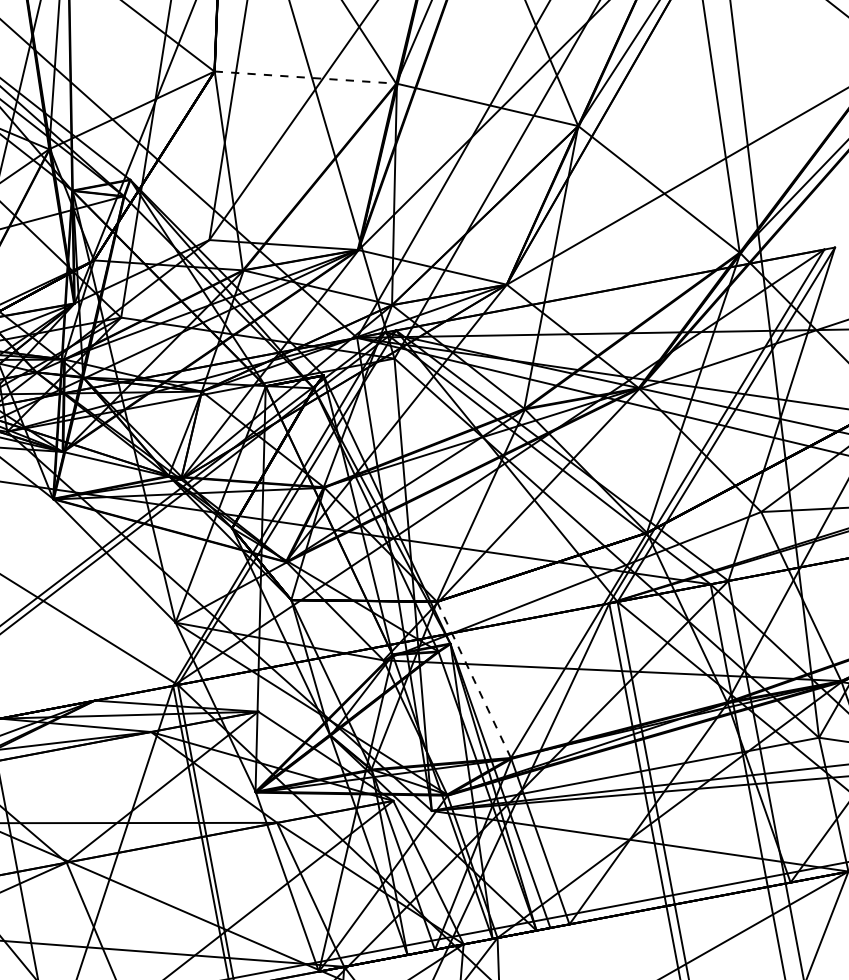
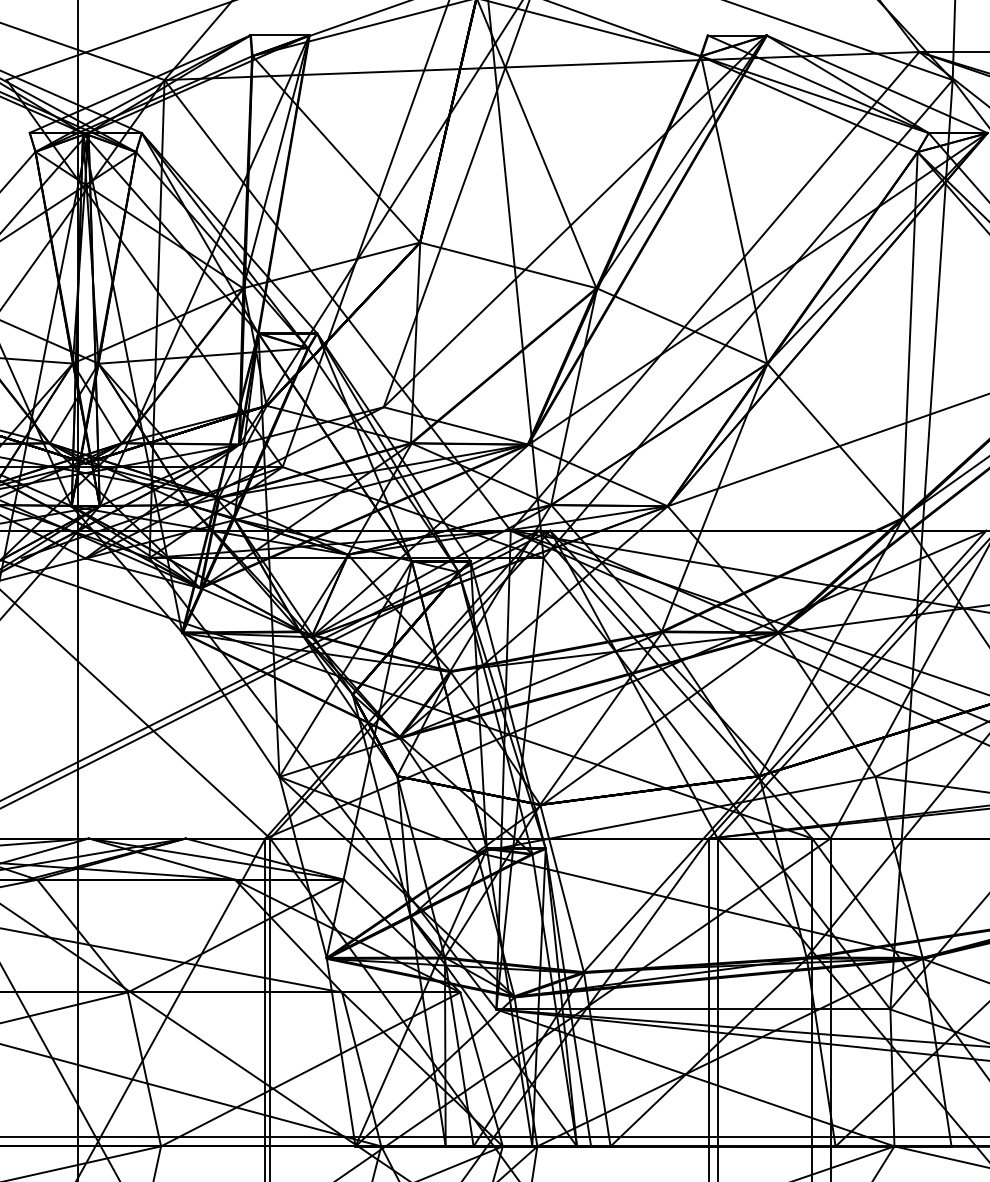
line: (305, 77) -> (508, 265), dashed -> solid
line: (473, 679) -> (561, 888), dashed -> solid

